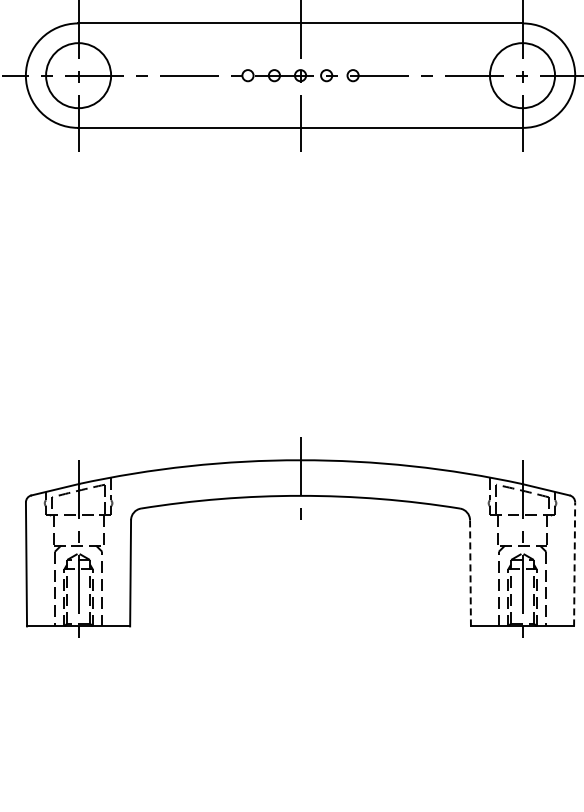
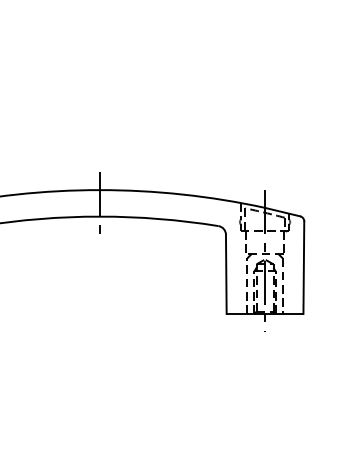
line: (574, 564) -> (303, 267), dashed -> solid
line: (470, 572) -> (226, 273), dashed -> solid

